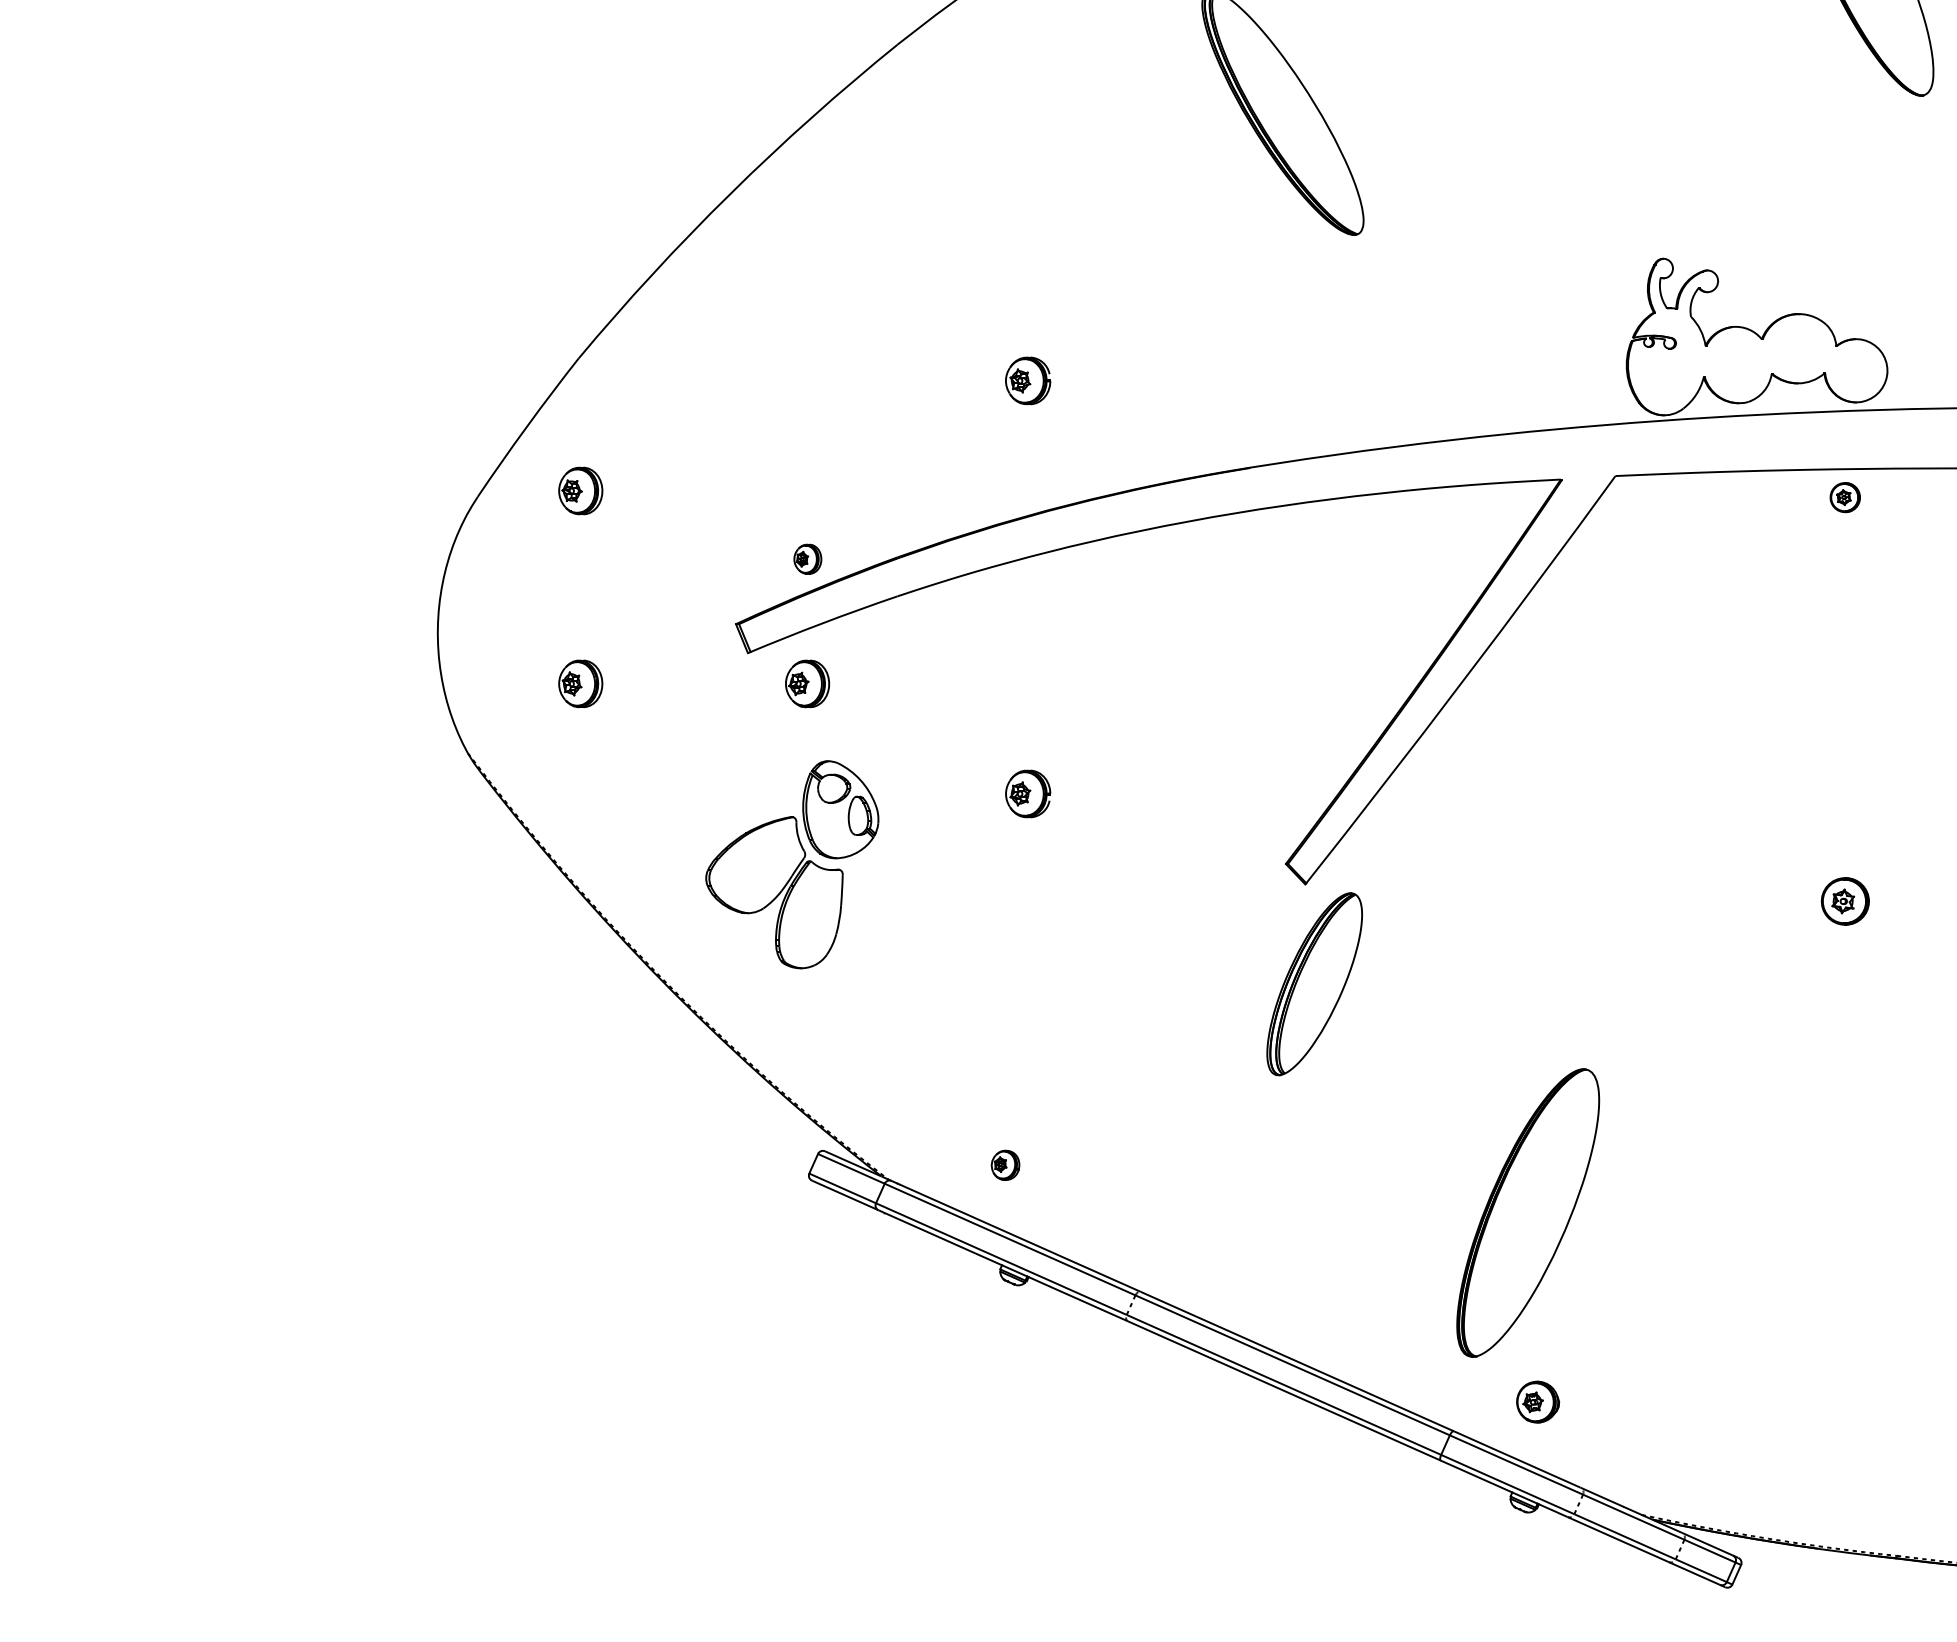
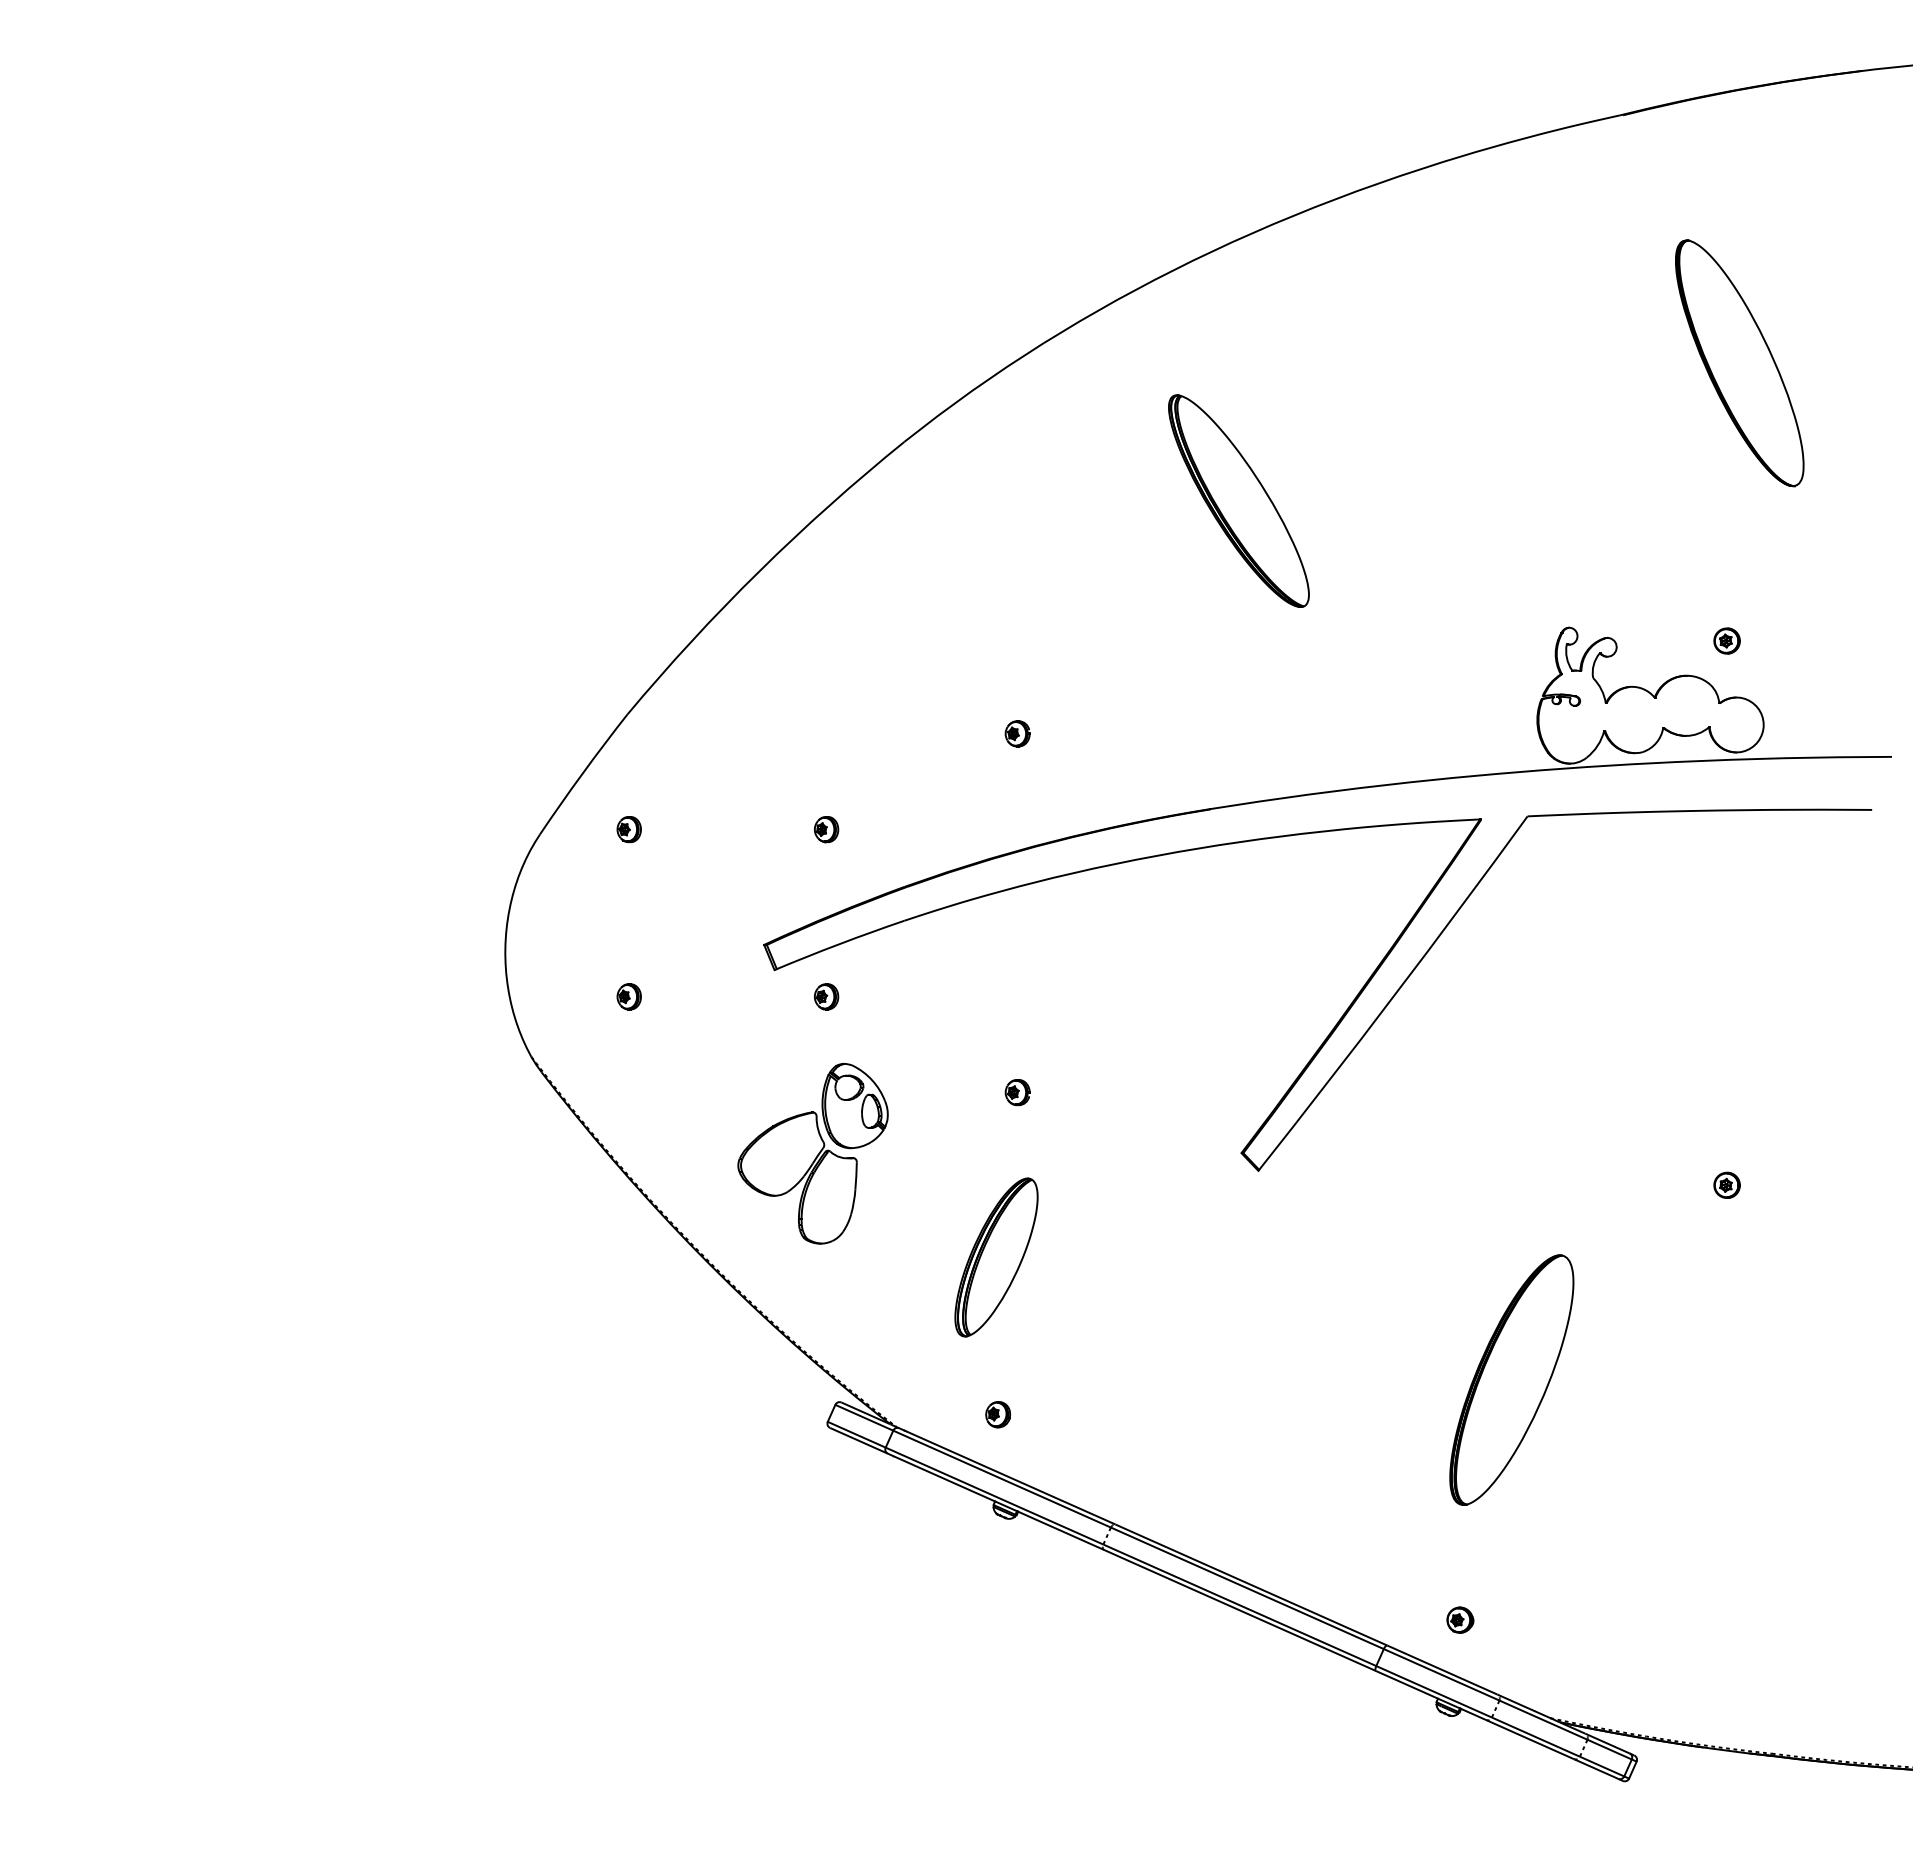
part: (1027, 380) -> (1017, 733), size x0.62
part: (579, 491) -> (628, 829), size x0.62
part: (1844, 496) -> (1726, 640), moved
part: (807, 559) -> (826, 829), moved
part: (579, 683) -> (628, 996), size x0.62
part: (807, 683) -> (826, 996), size x0.62
part: (1027, 794) -> (1017, 1092), size x0.62
part: (1844, 900) -> (1726, 1184), size x0.62
part: (1314, 984) -> (996, 1257), moved
part: (1527, 1212) -> (1511, 1379), moved
part: (1538, 1401) -> (1460, 1619), size x0.71

